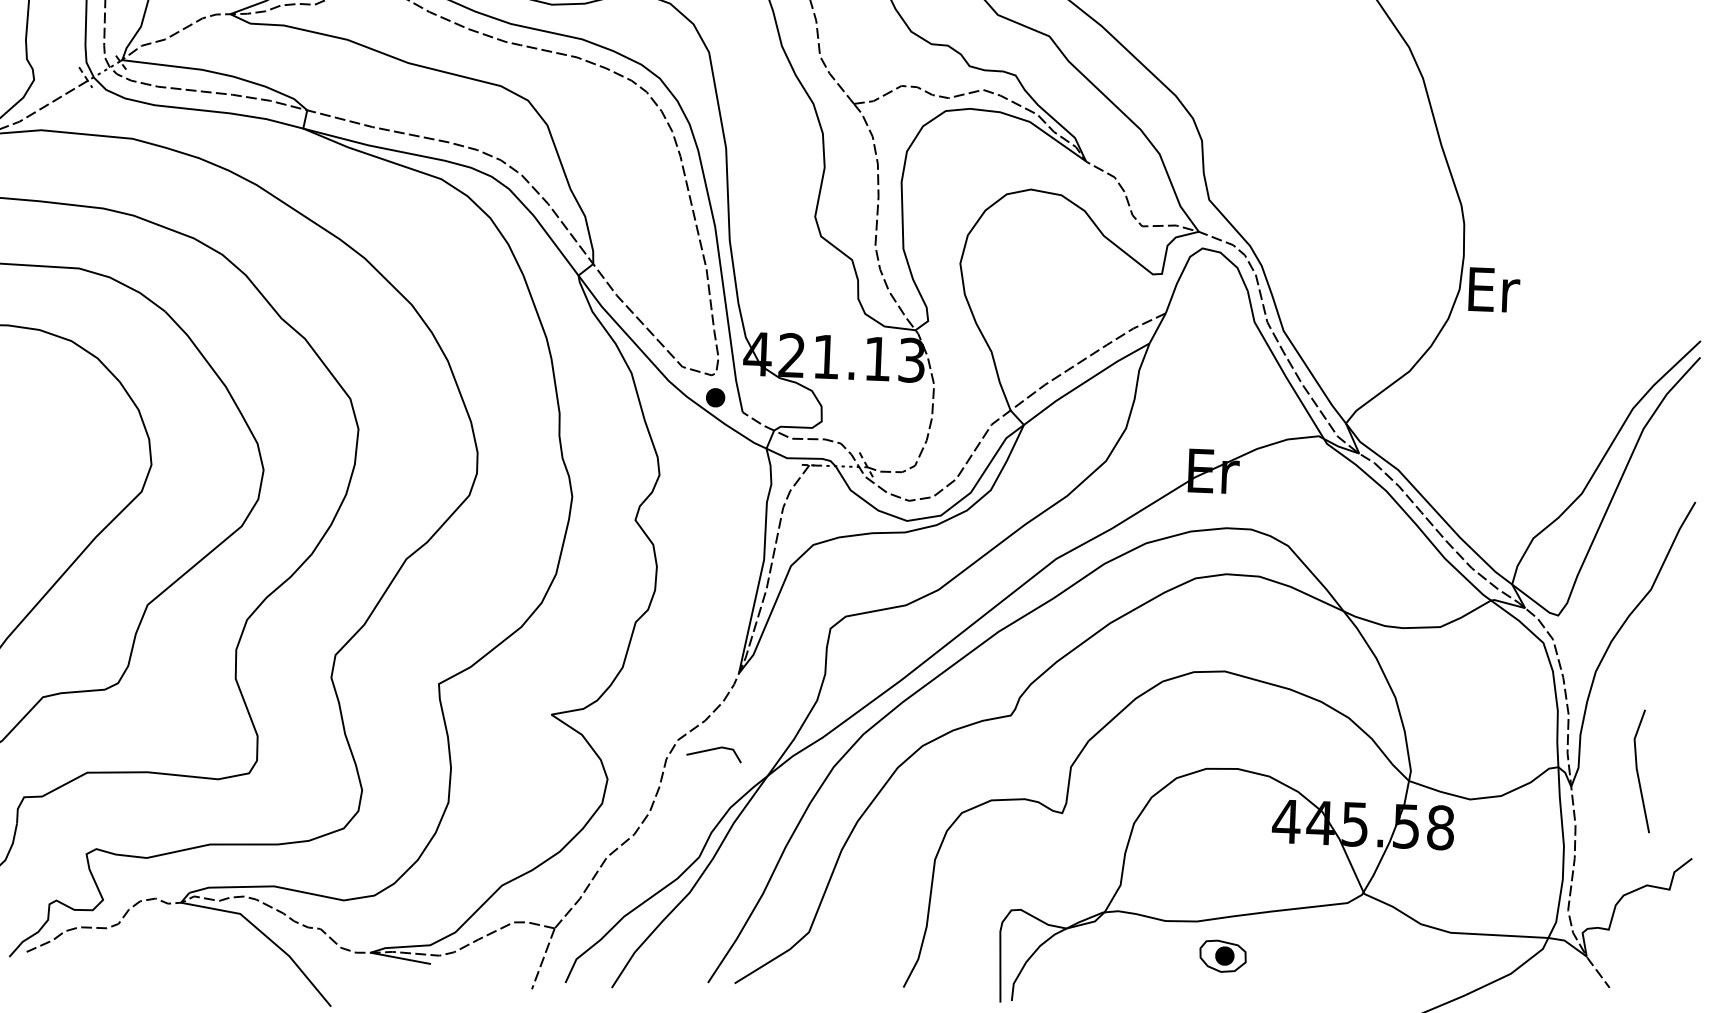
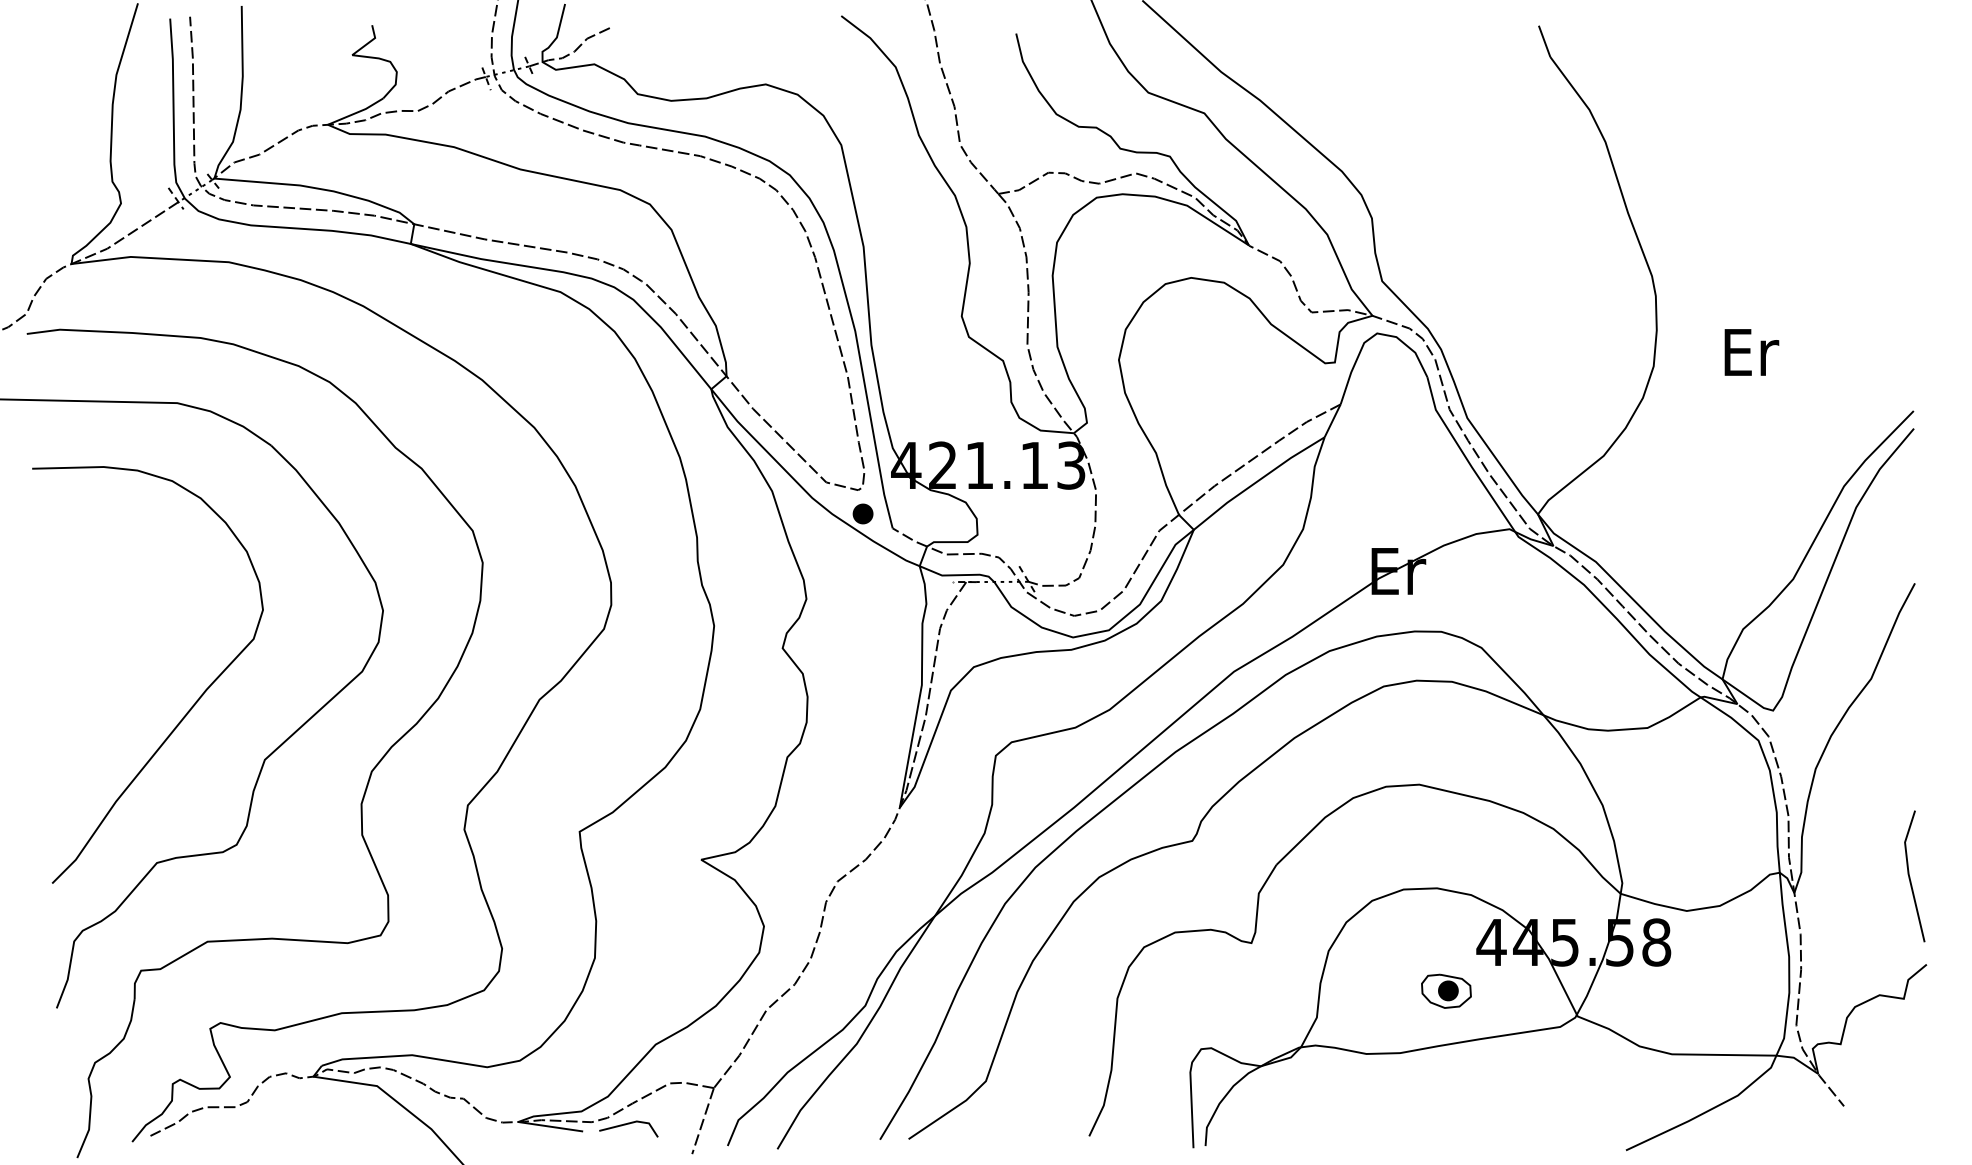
text: (1494, 290) -> (1751, 352), moved
line: (714, 749) -> (628, 1124), moved
line: (1638, 771) -> (1910, 876), moved
part: (1223, 955) -> (1446, 990), moved

